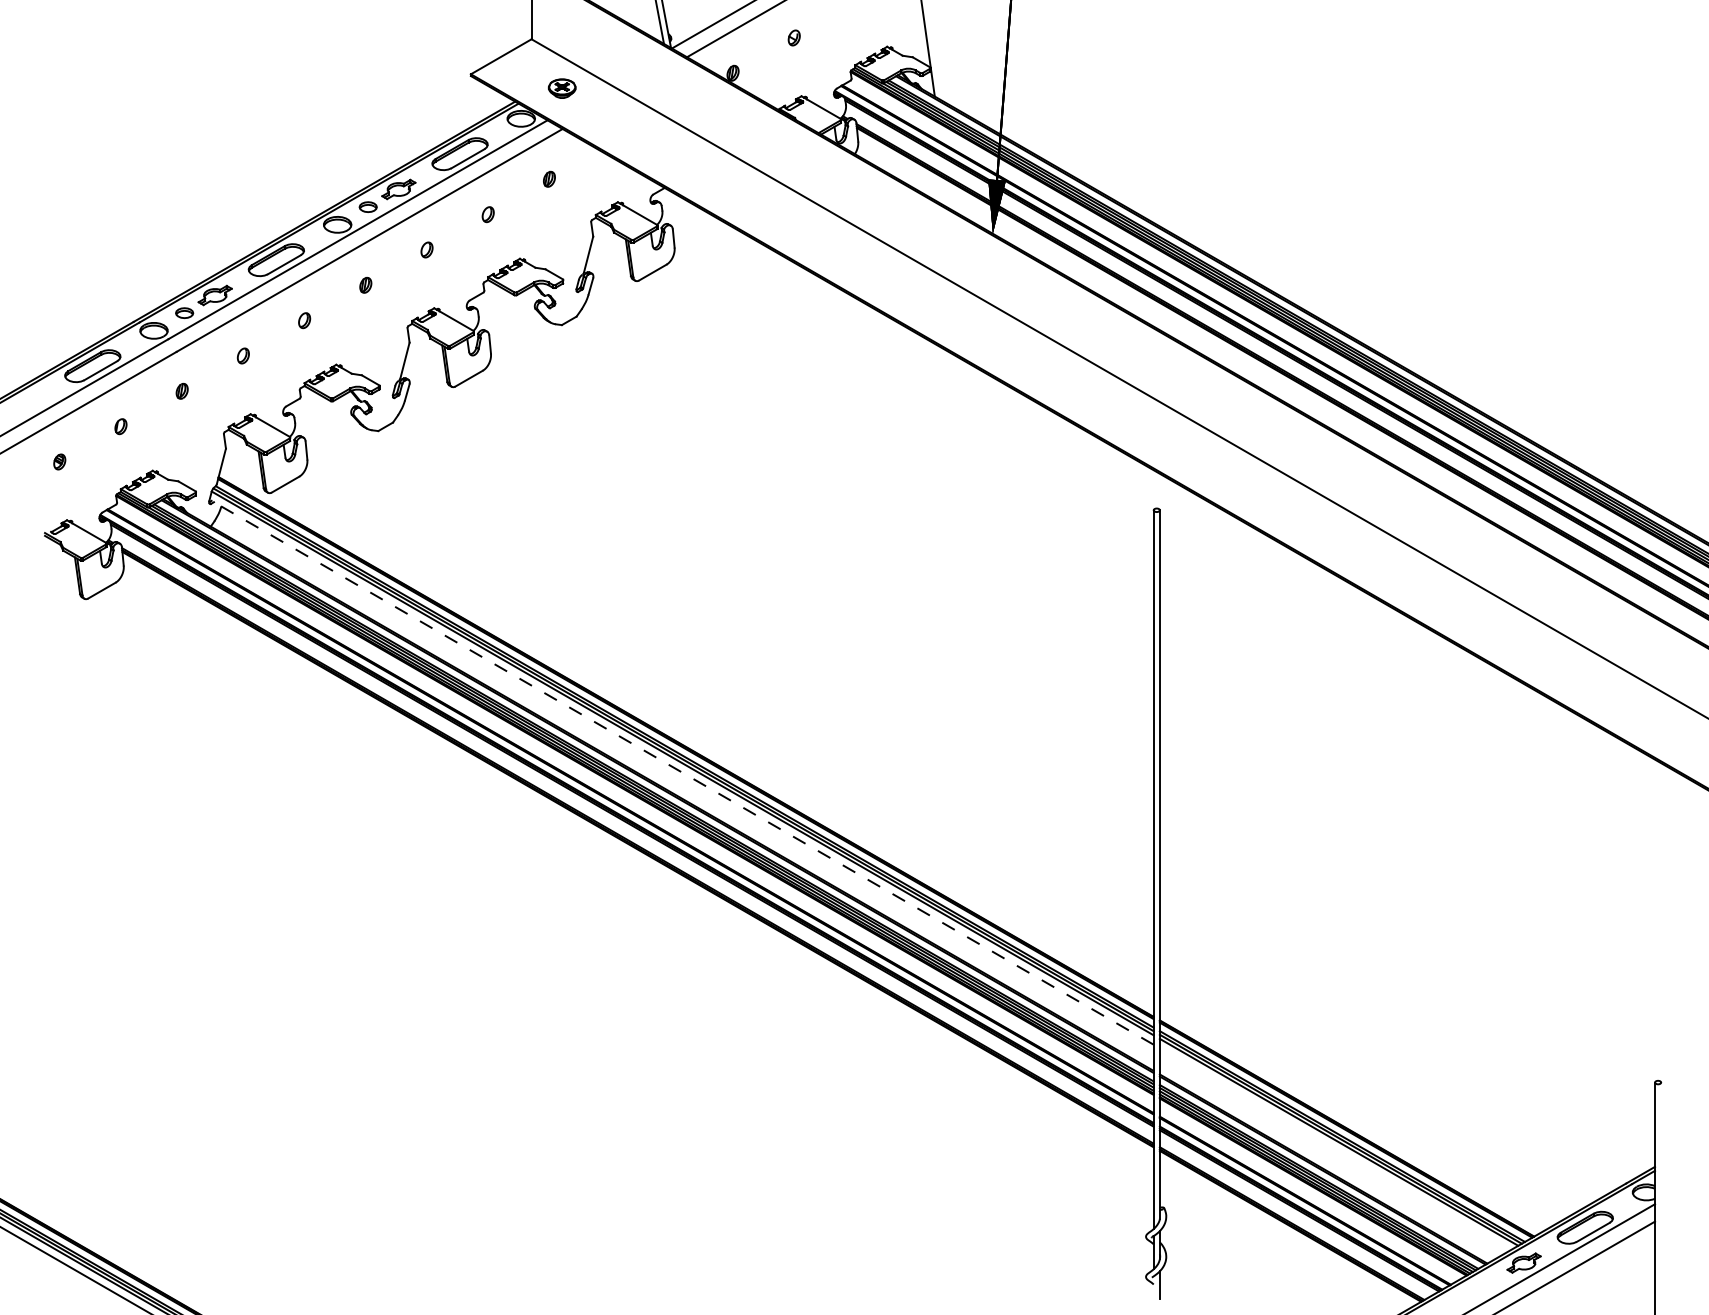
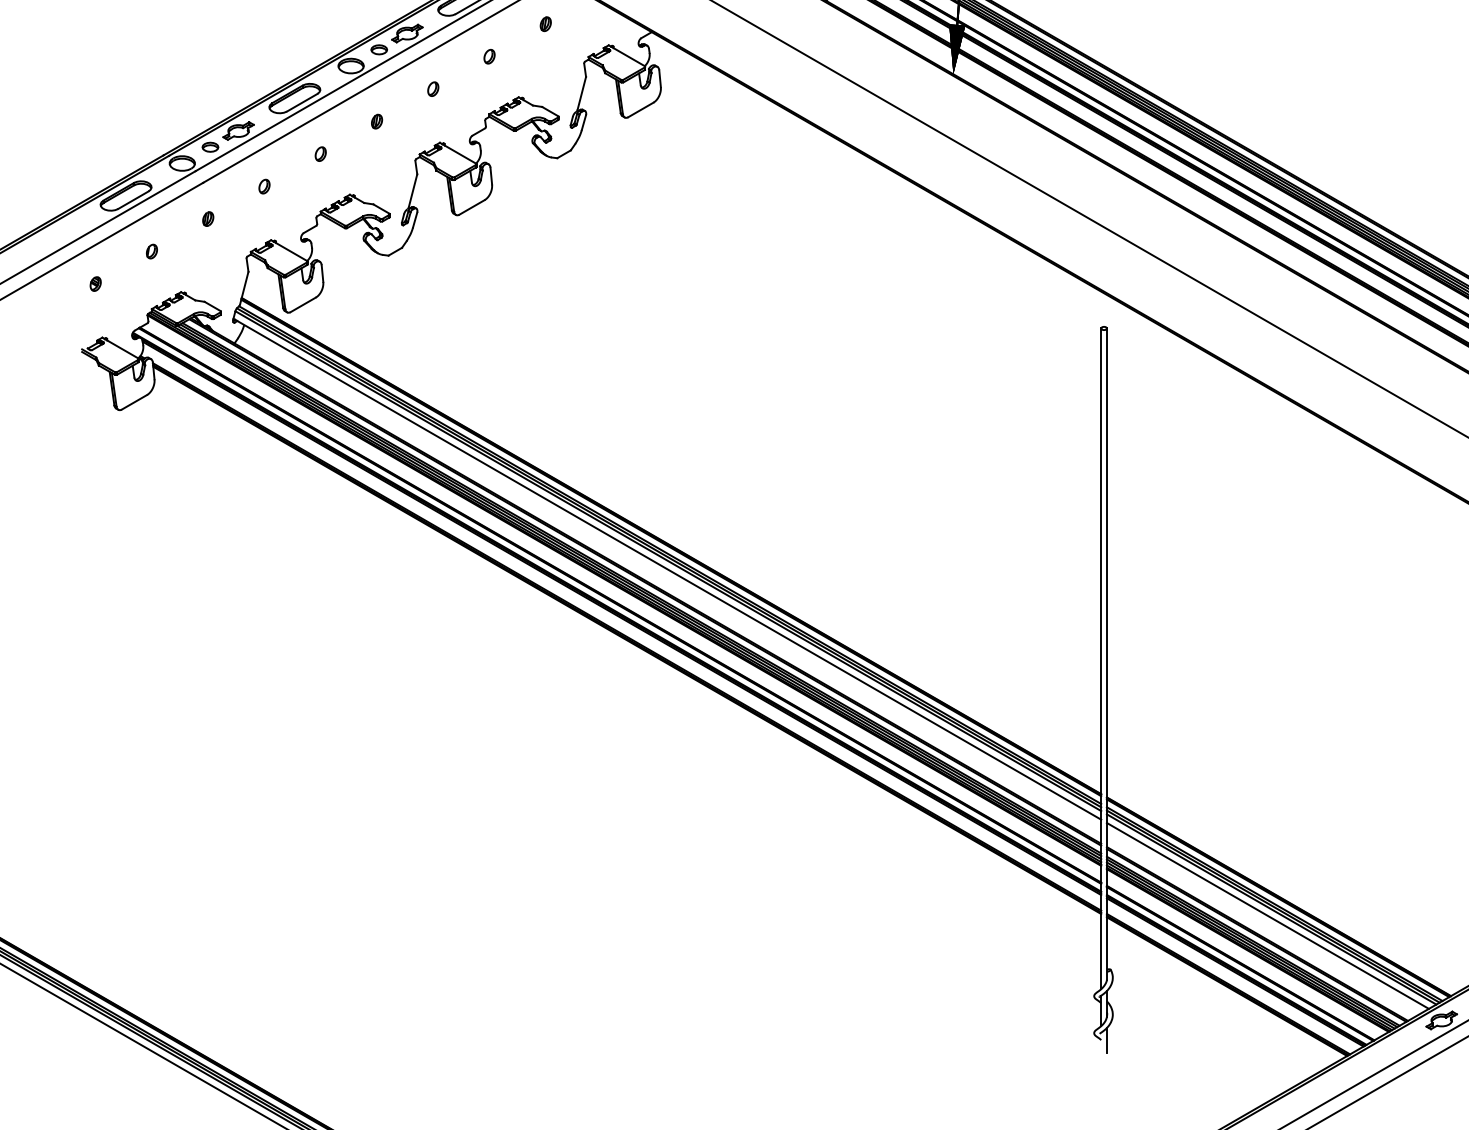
line: (681, 771) -> (667, 568), dashed -> solid
line: (1334, 1149) -> (1267, 916), added

